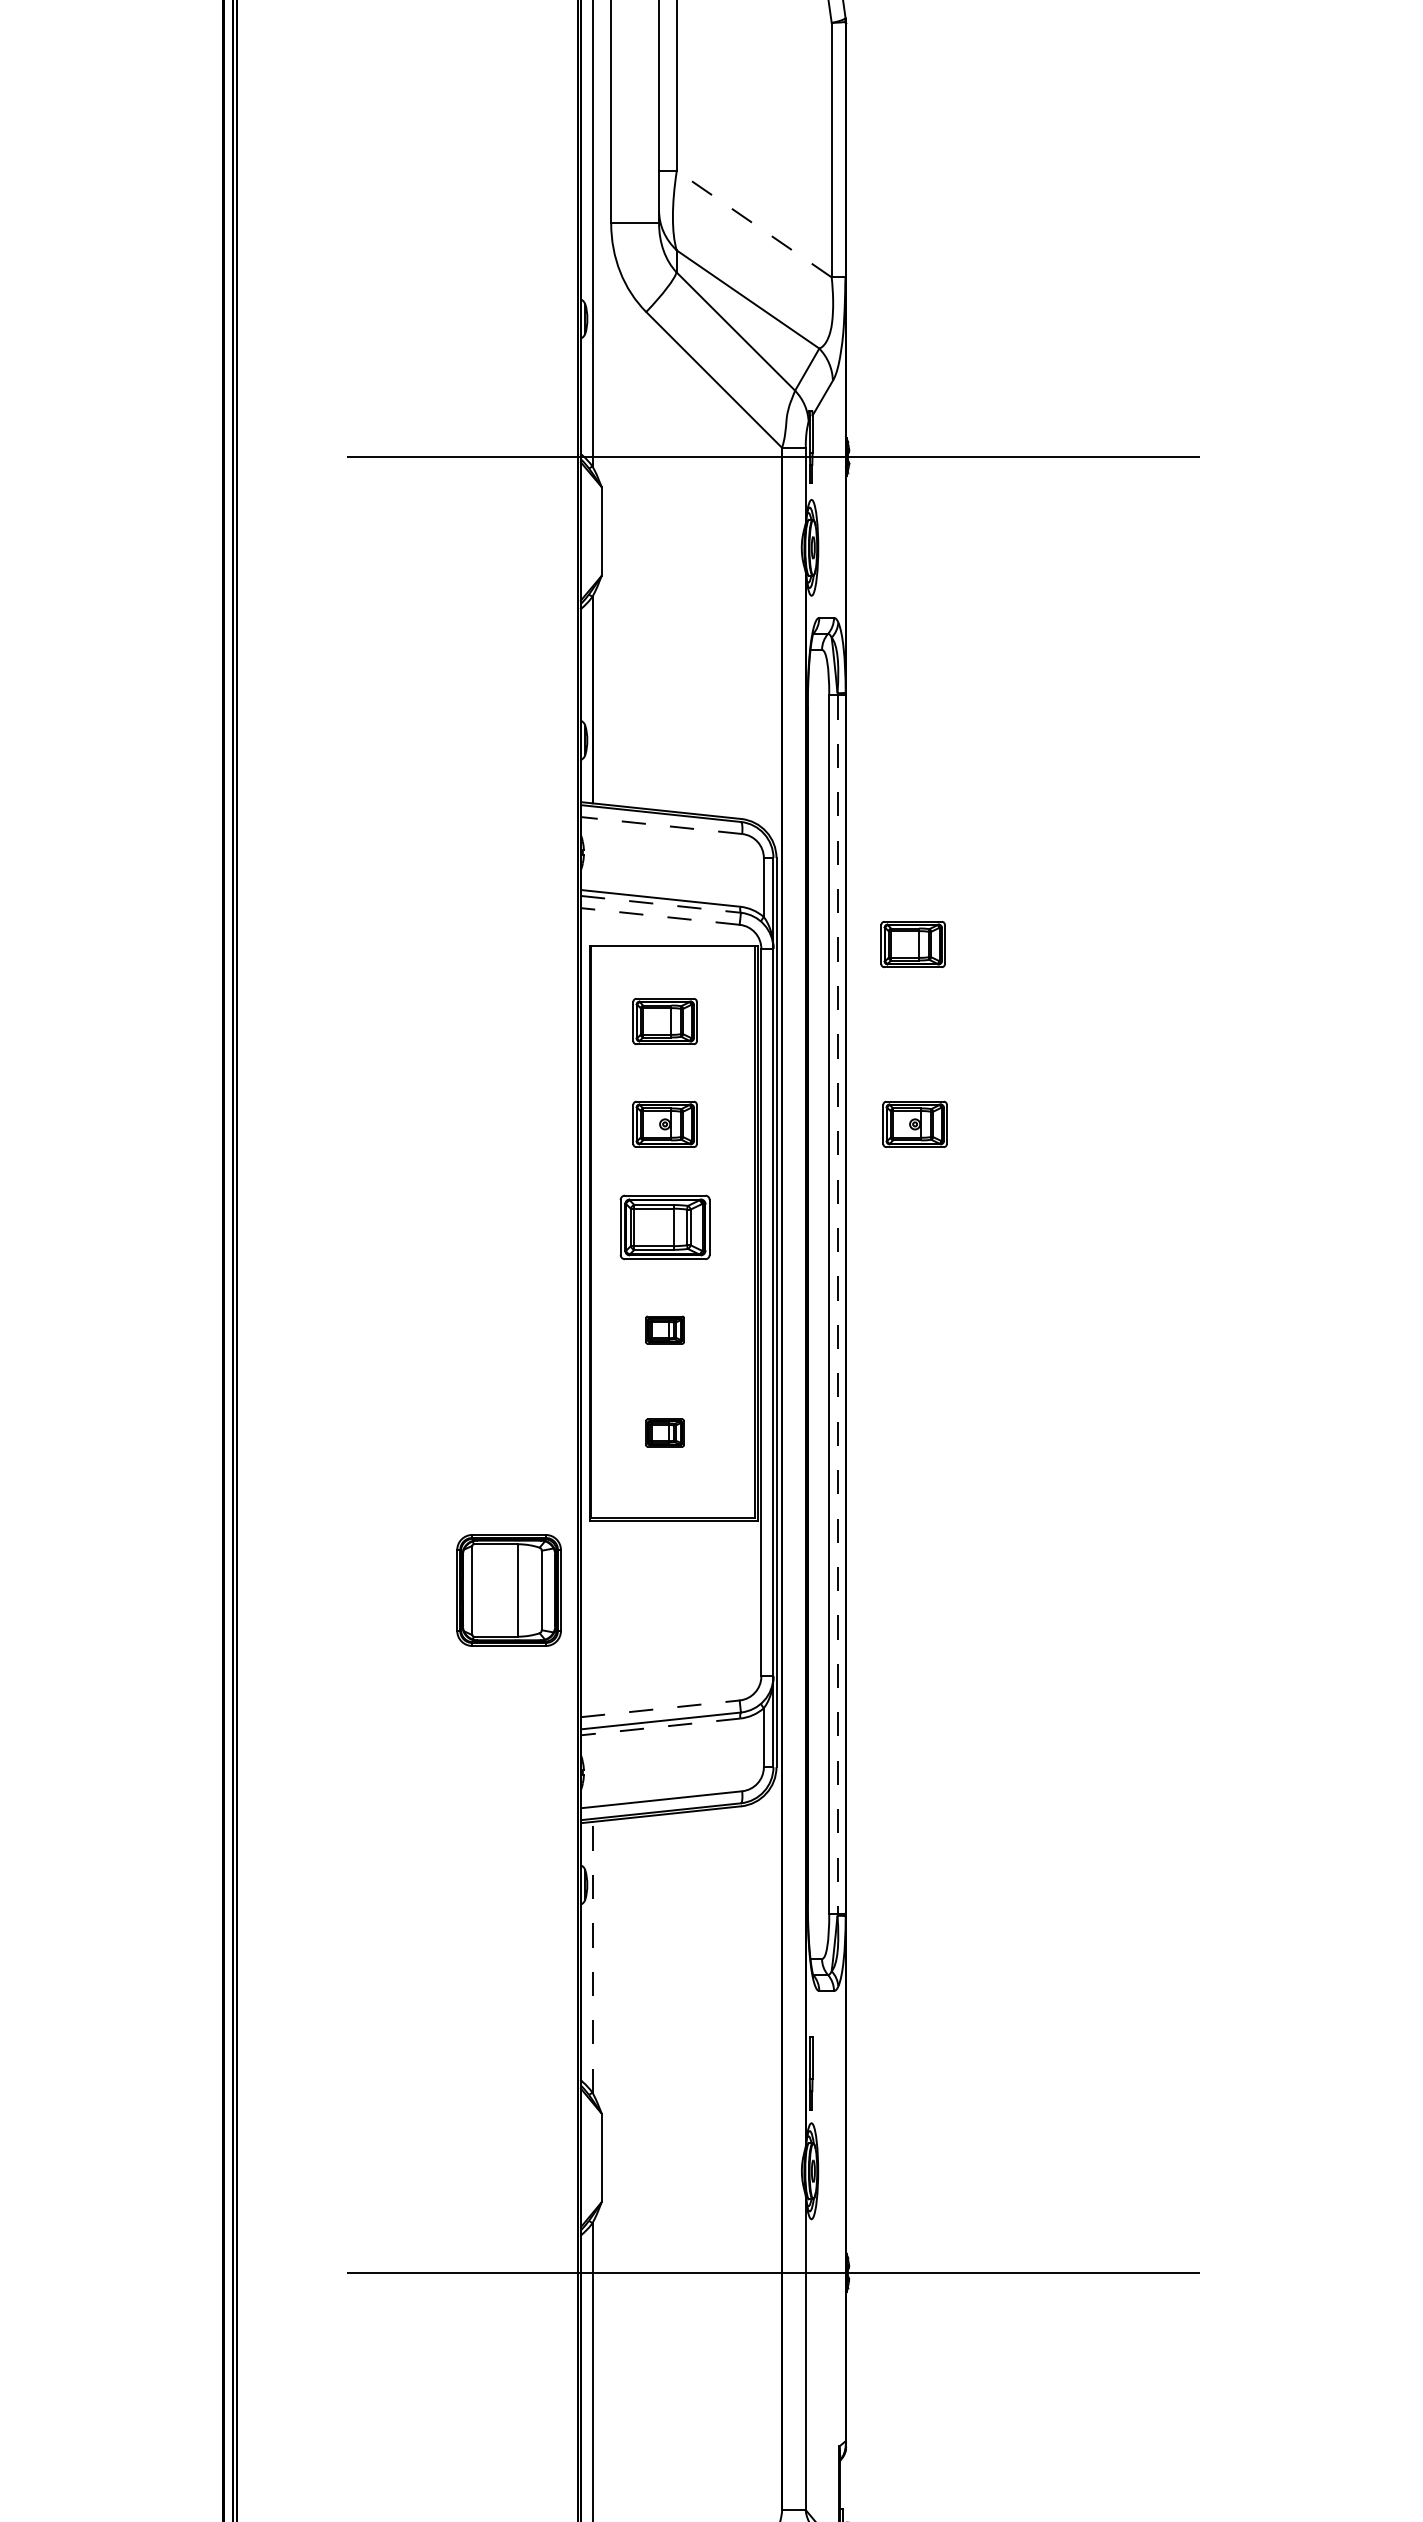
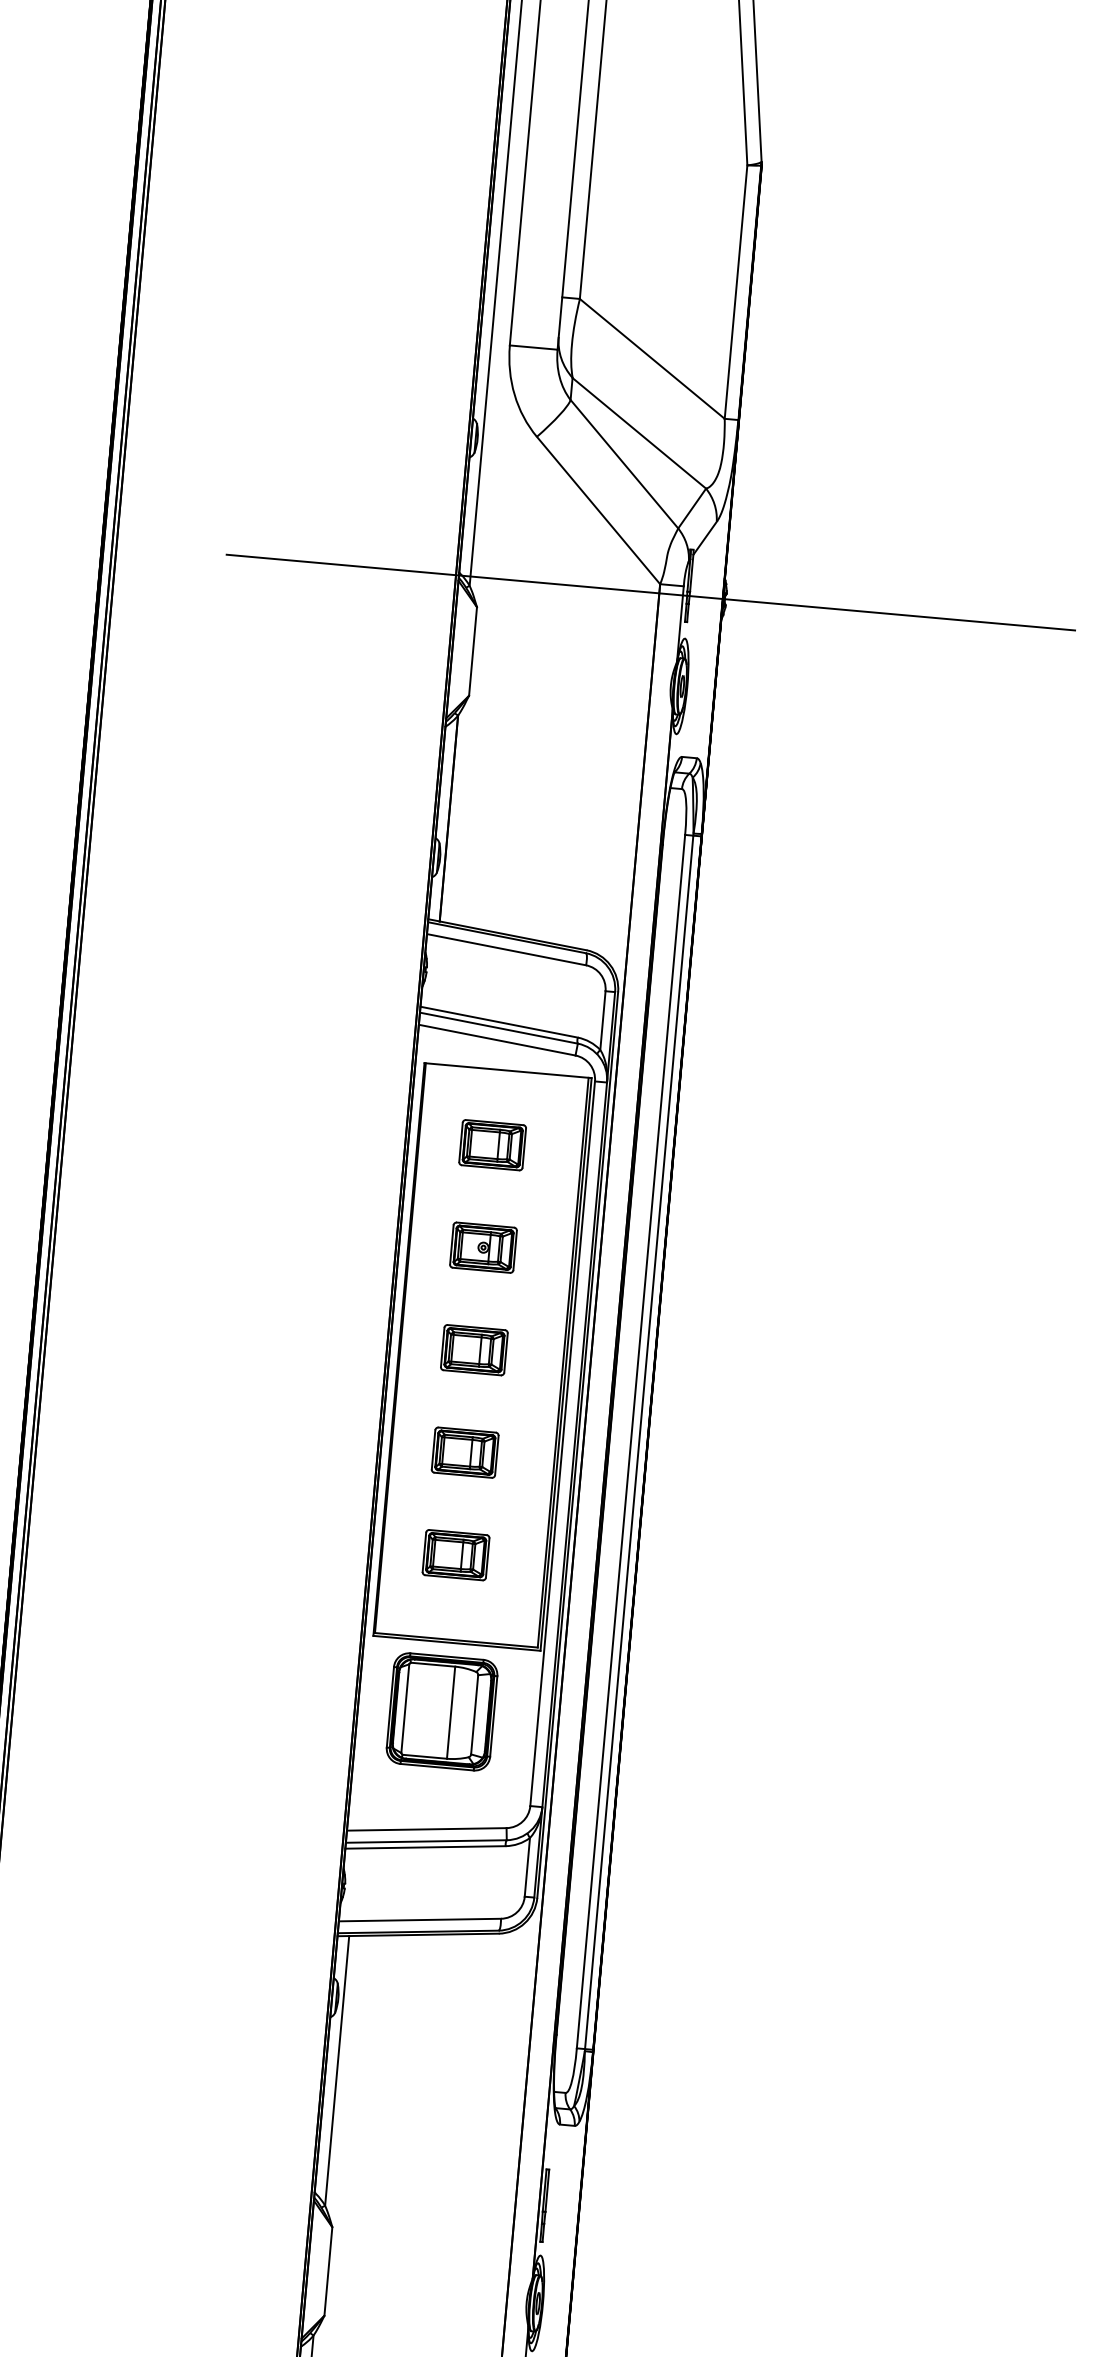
line: (753, 223) -> (651, 358), dashed -> solid
line: (661, 825) -> (506, 949), dashed -> solid
line: (661, 904) -> (499, 1028), dashed -> solid
line: (660, 916) -> (497, 1040), dashed -> solid
part: (912, 944) -> (745, 1090), removed
part: (914, 1123) -> (731, 1268), removed
part: (664, 1226) -> (473, 1349), size x0.71
line: (837, 1304) -> (639, 1442), dashed -> solid
part: (664, 1329) -> (464, 1451), size x1.67
part: (664, 1432) -> (455, 1554), size x1.67
part: (508, 1590) -> (441, 1711), moved
line: (660, 1708) -> (426, 1829), dashed -> solid
line: (660, 1726) -> (425, 1846), dashed -> solid
line: (592, 1956) -> (337, 2070), dashed -> solid

